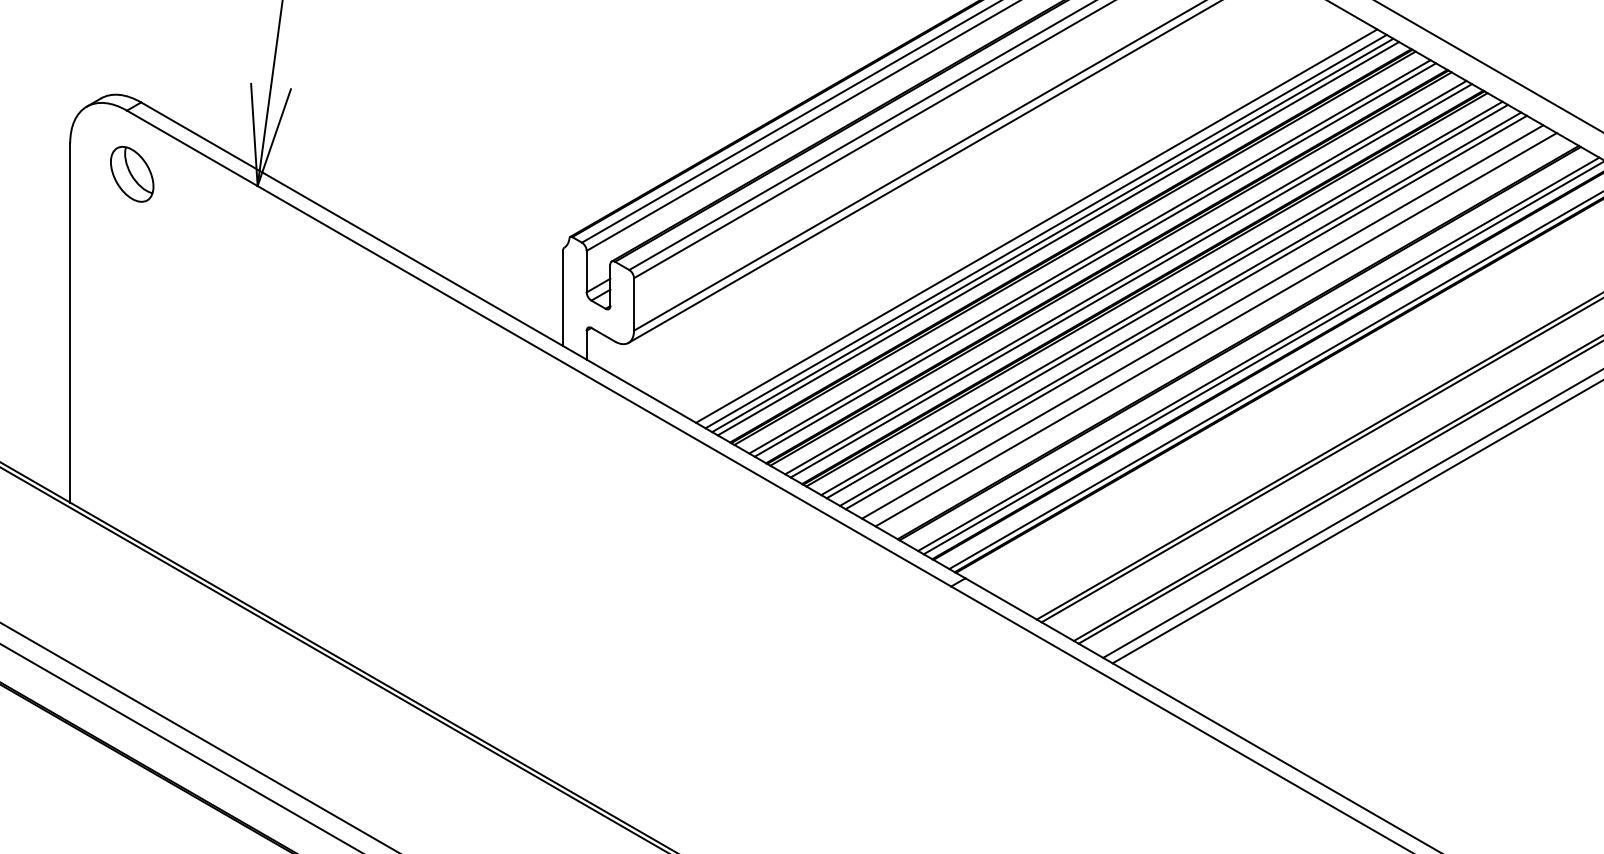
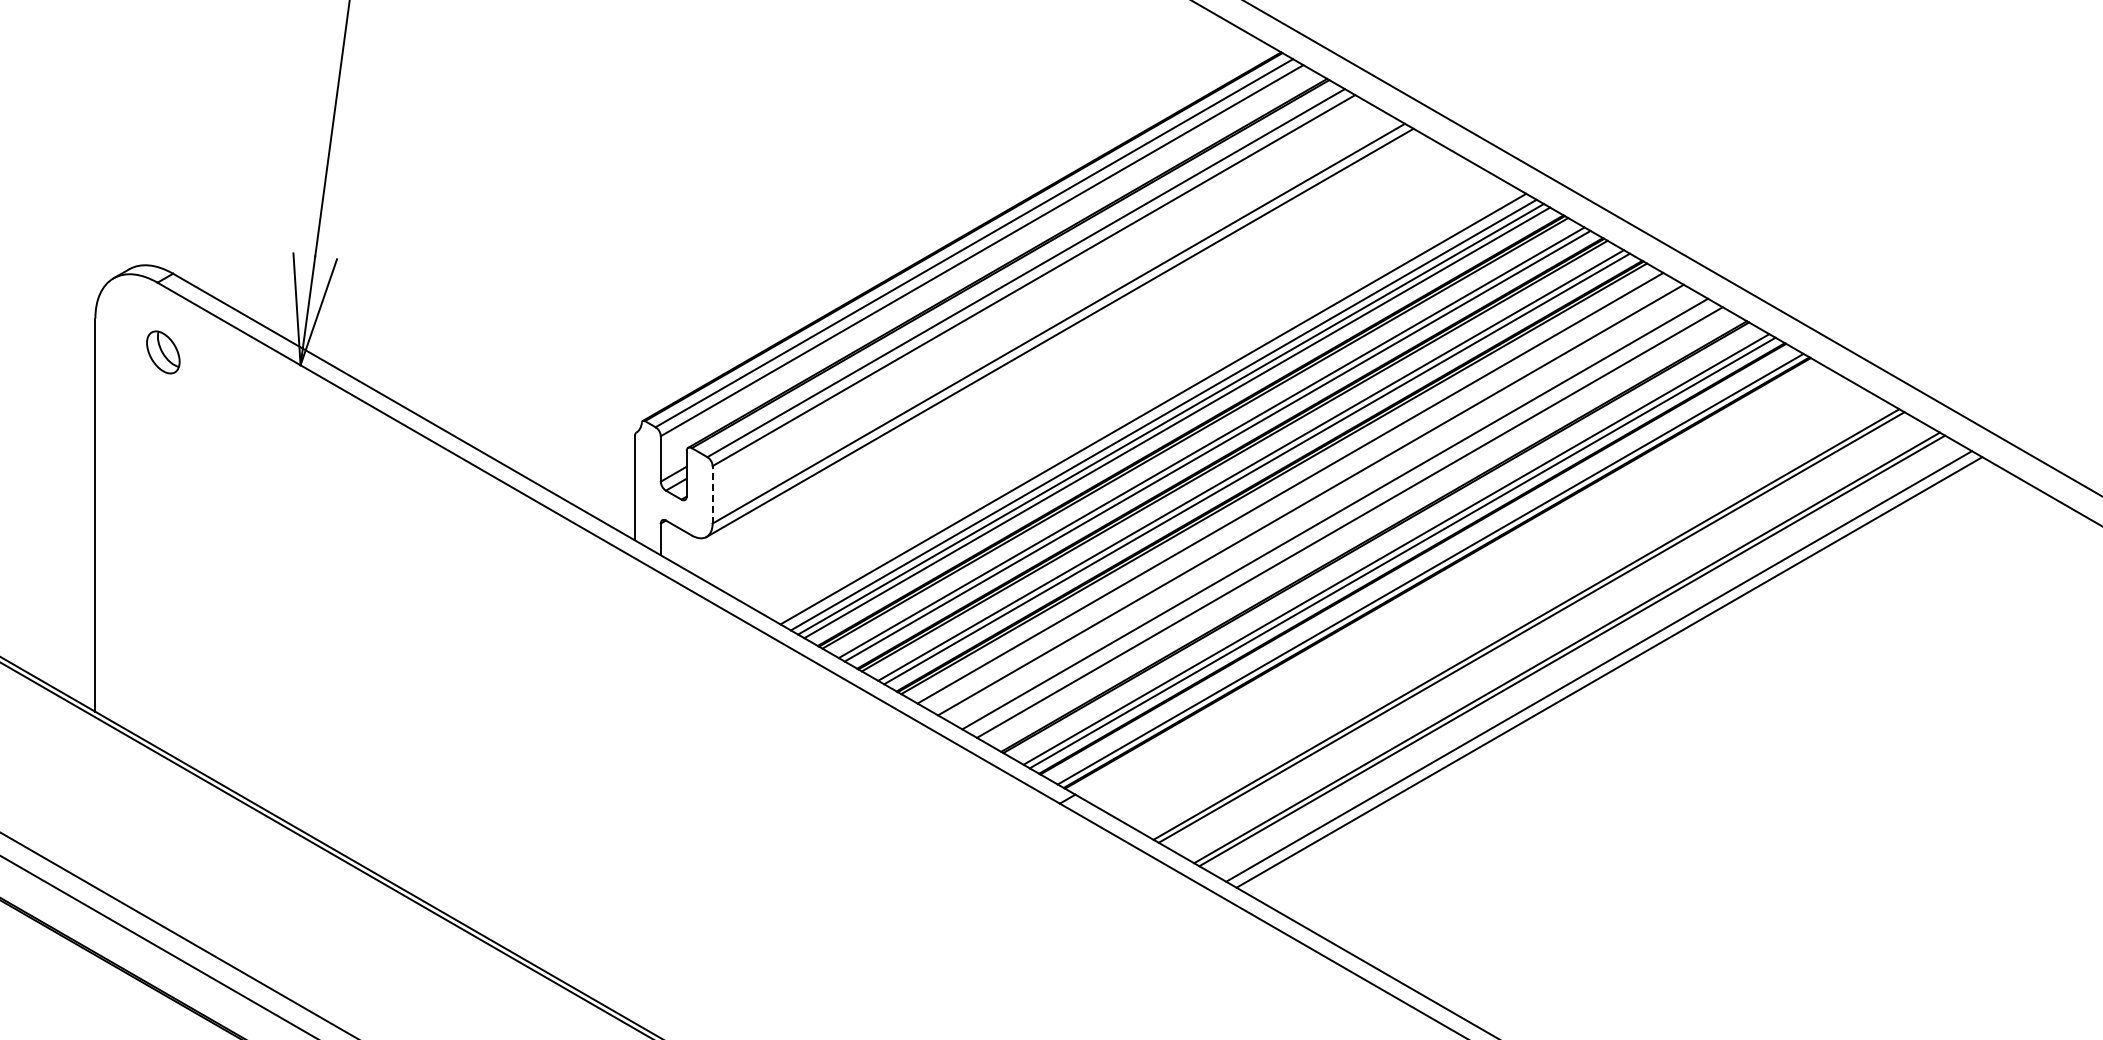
part: (132, 174) -> (163, 352), size x0.7
line: (1167, 301) -> (1296, 491), removed
line: (633, 304) -> (712, 494), solid -> dashed
line: (1186, 312) -> (1317, 503), removed

